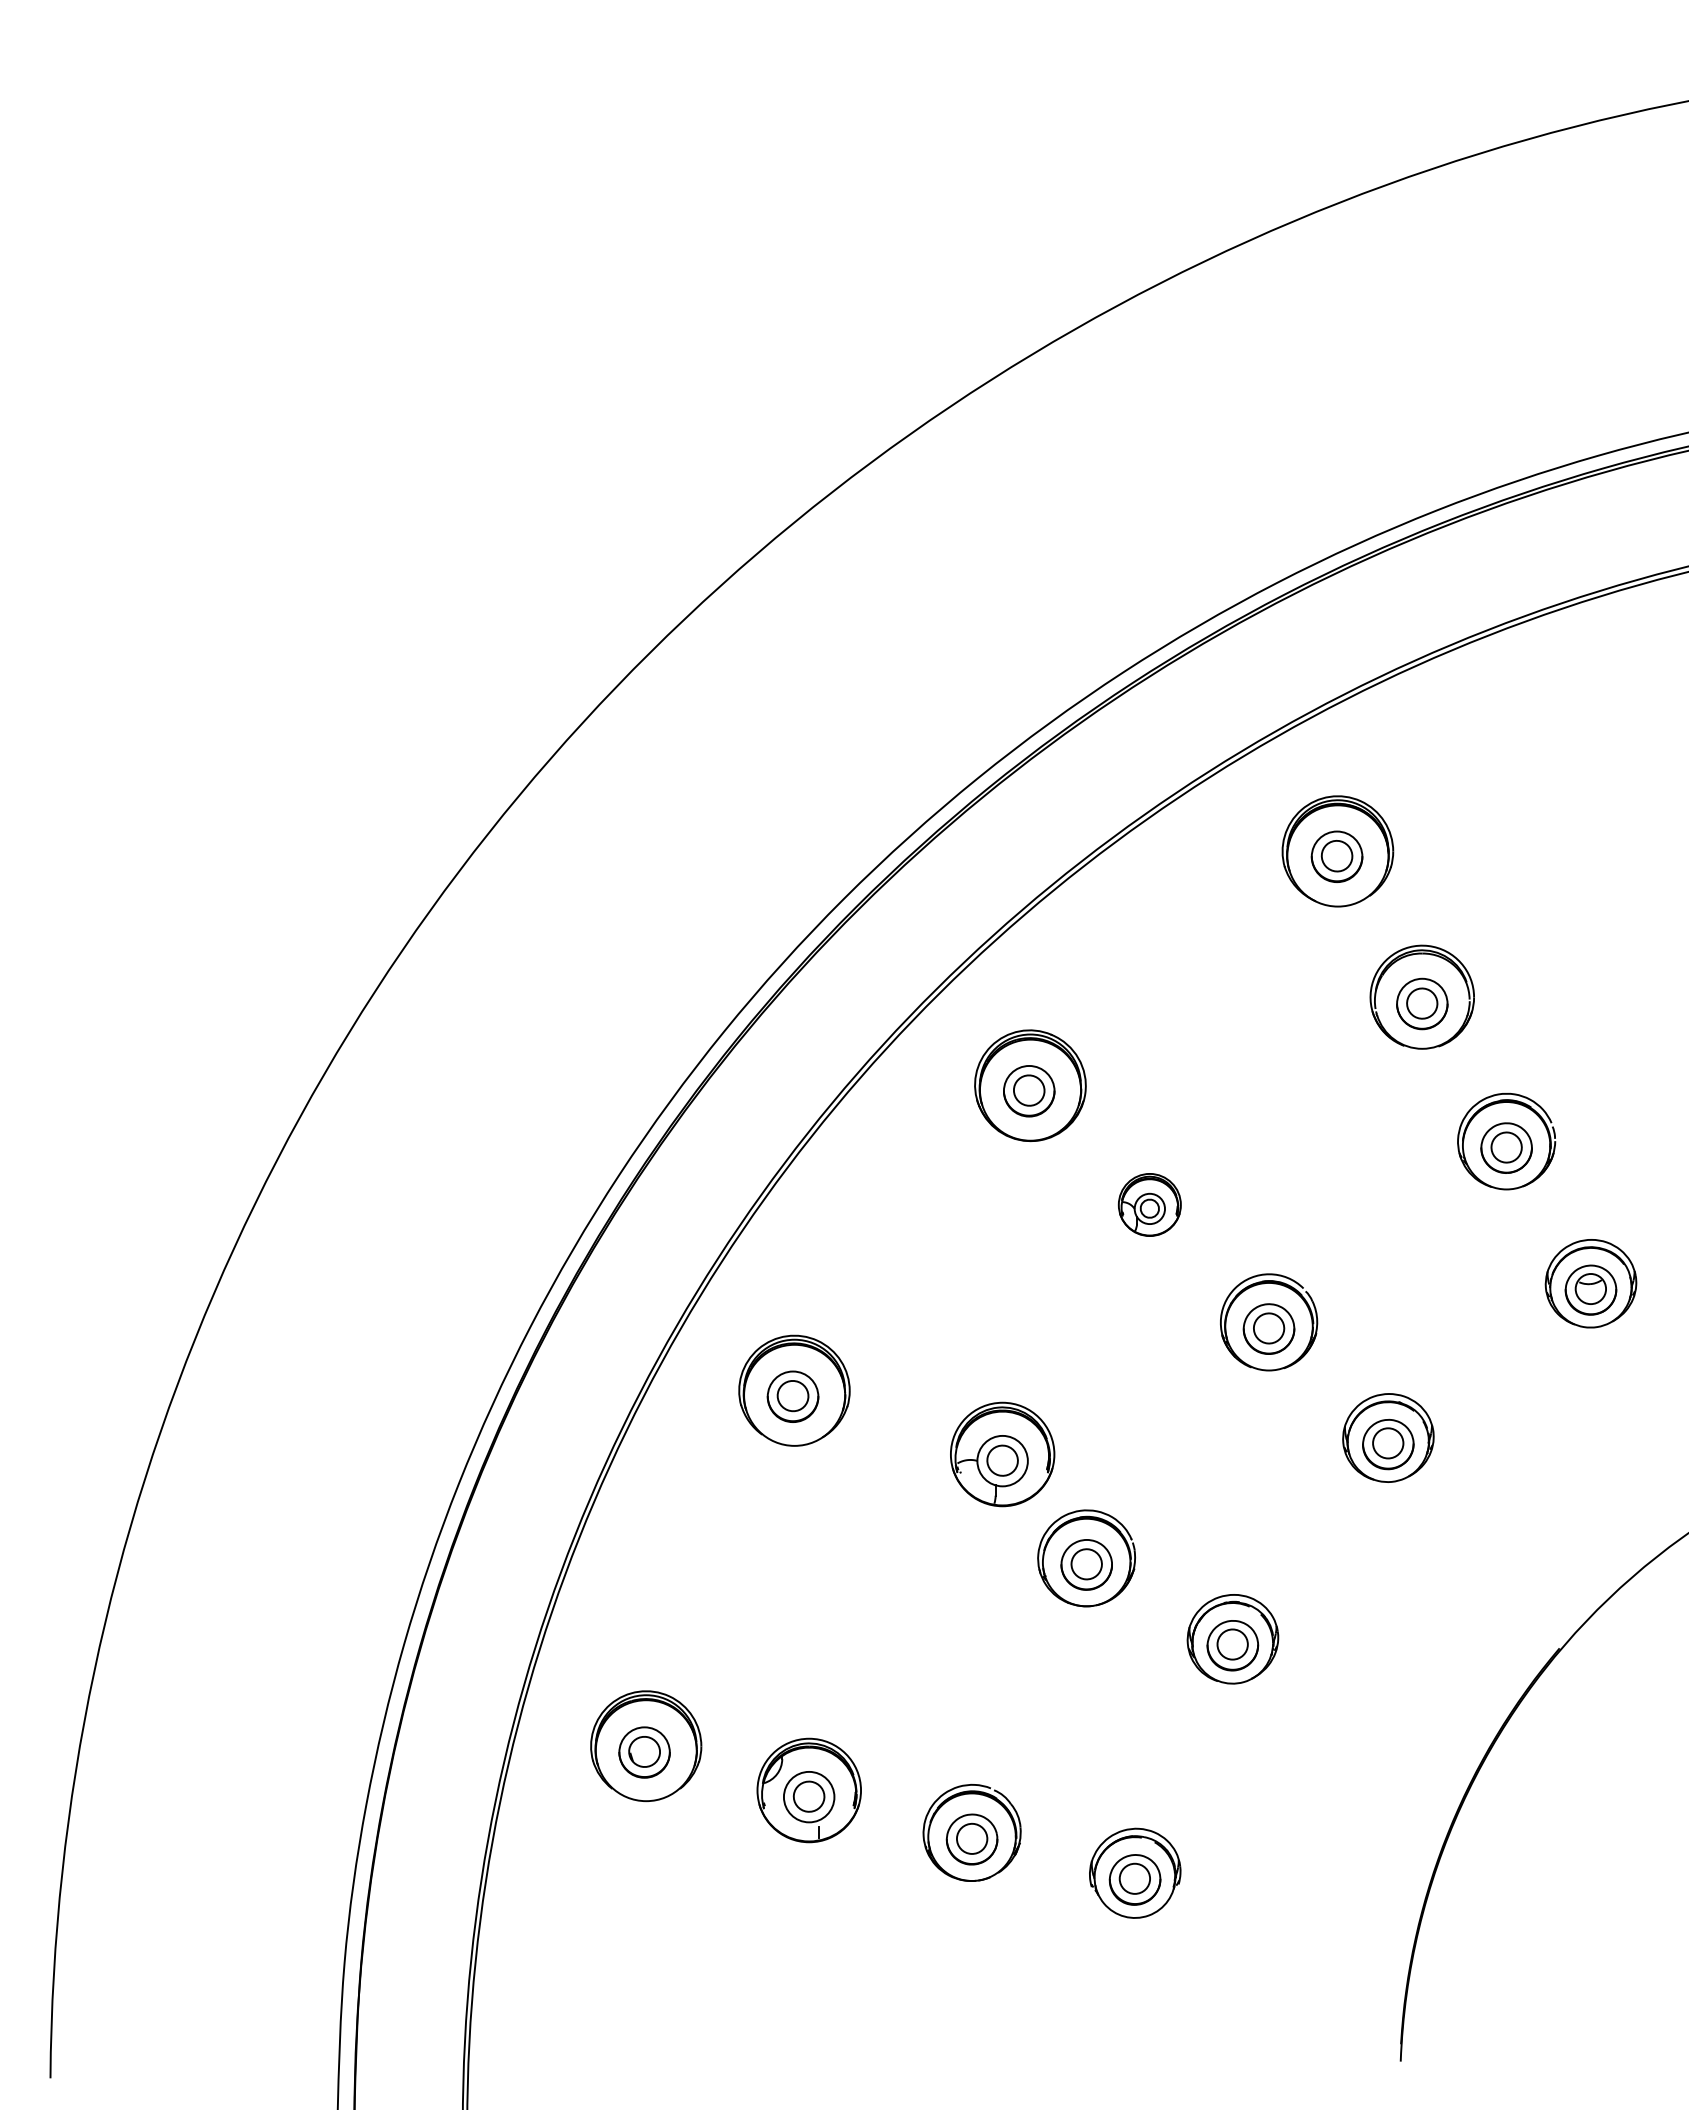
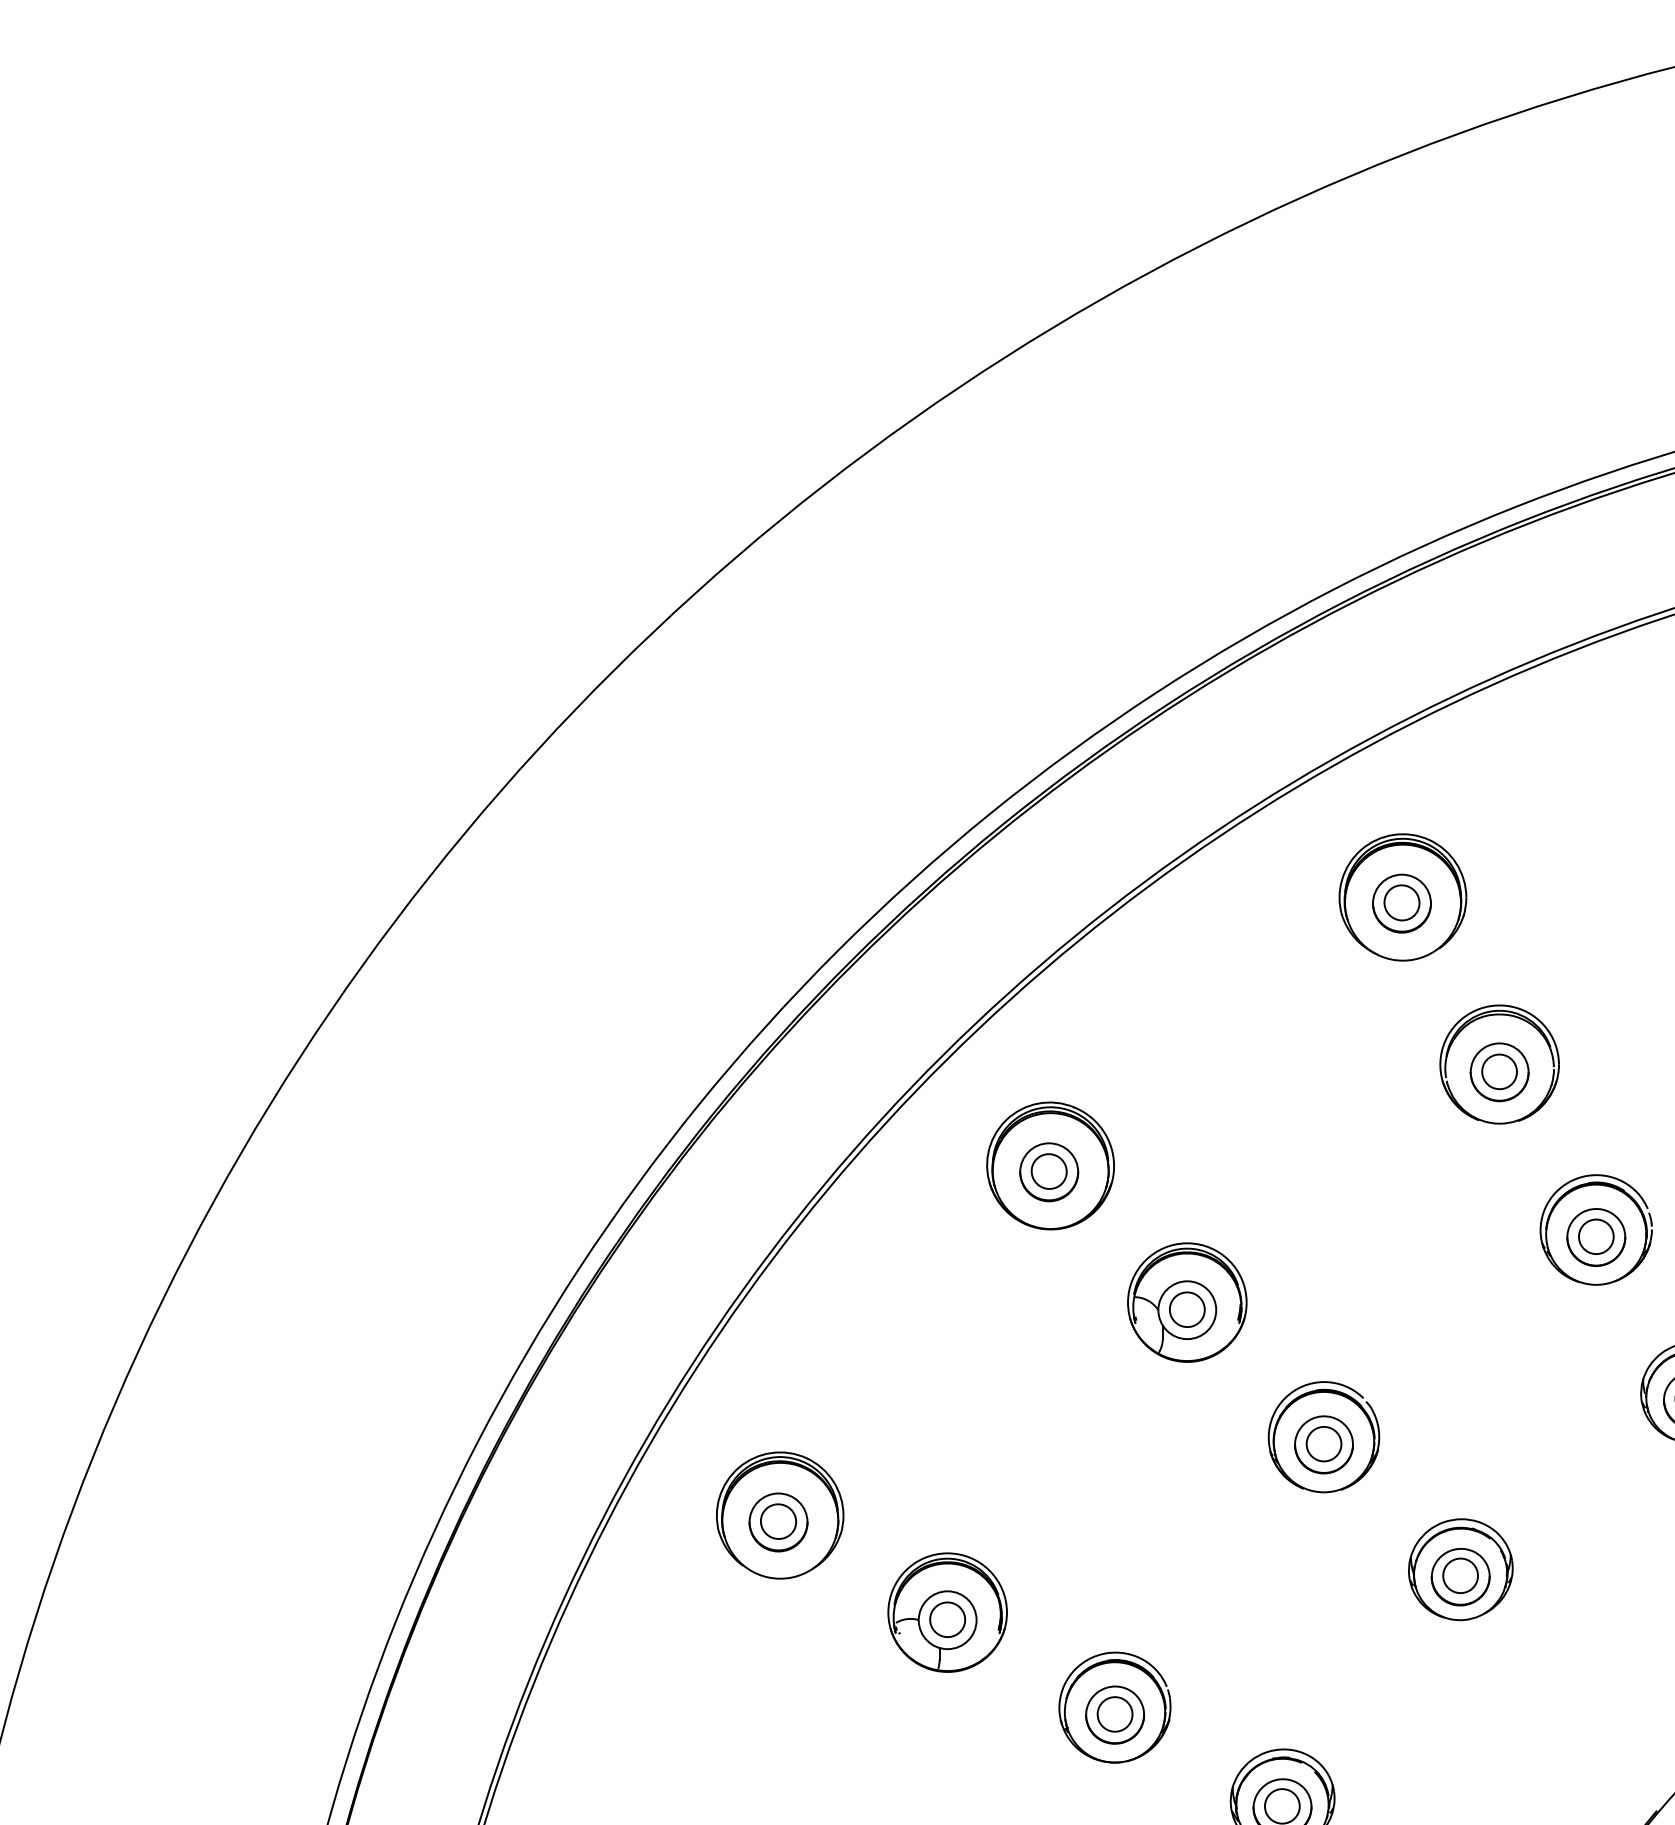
part: (1149, 1204) -> (1187, 1302), size x1.67
part: (1002, 1454) -> (947, 1612), moved

